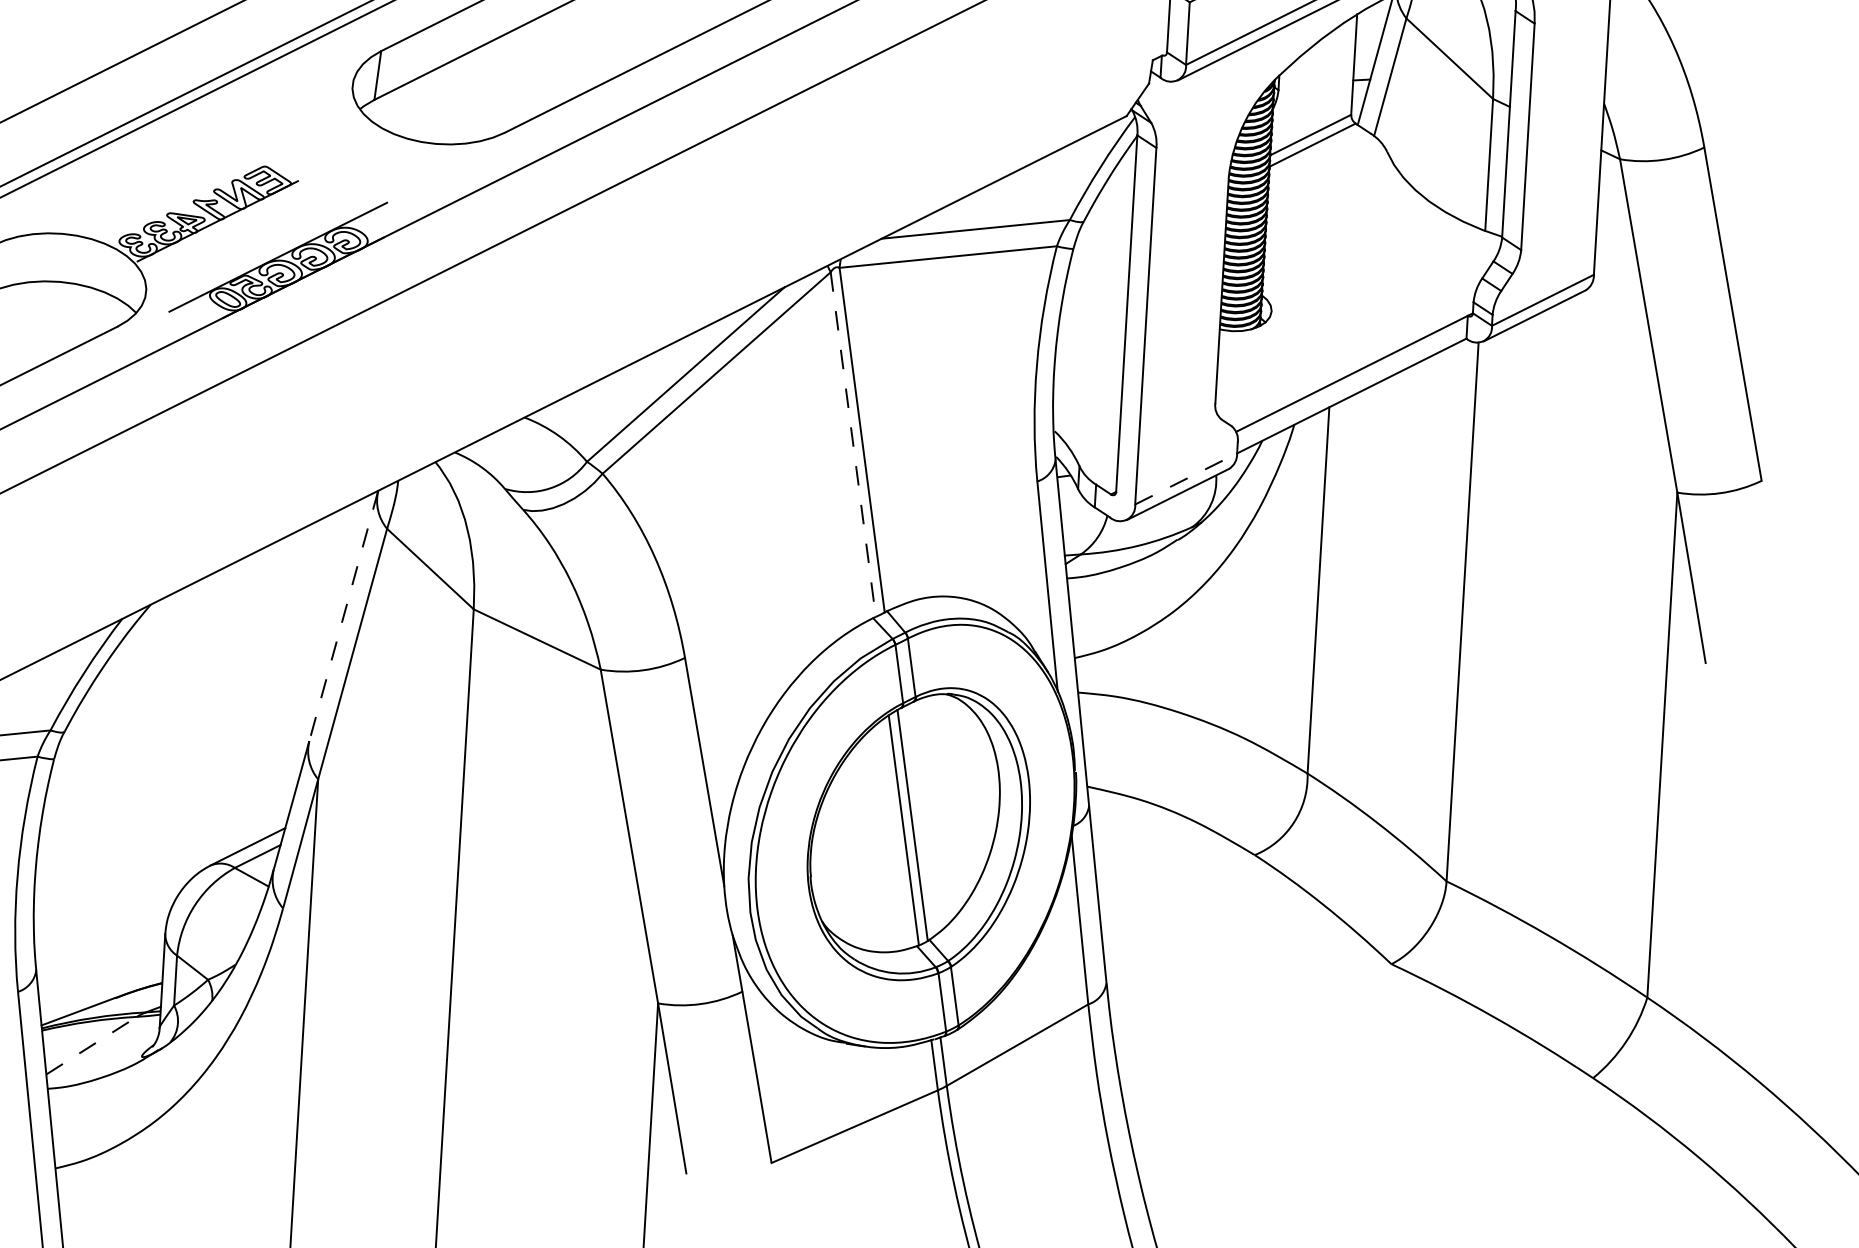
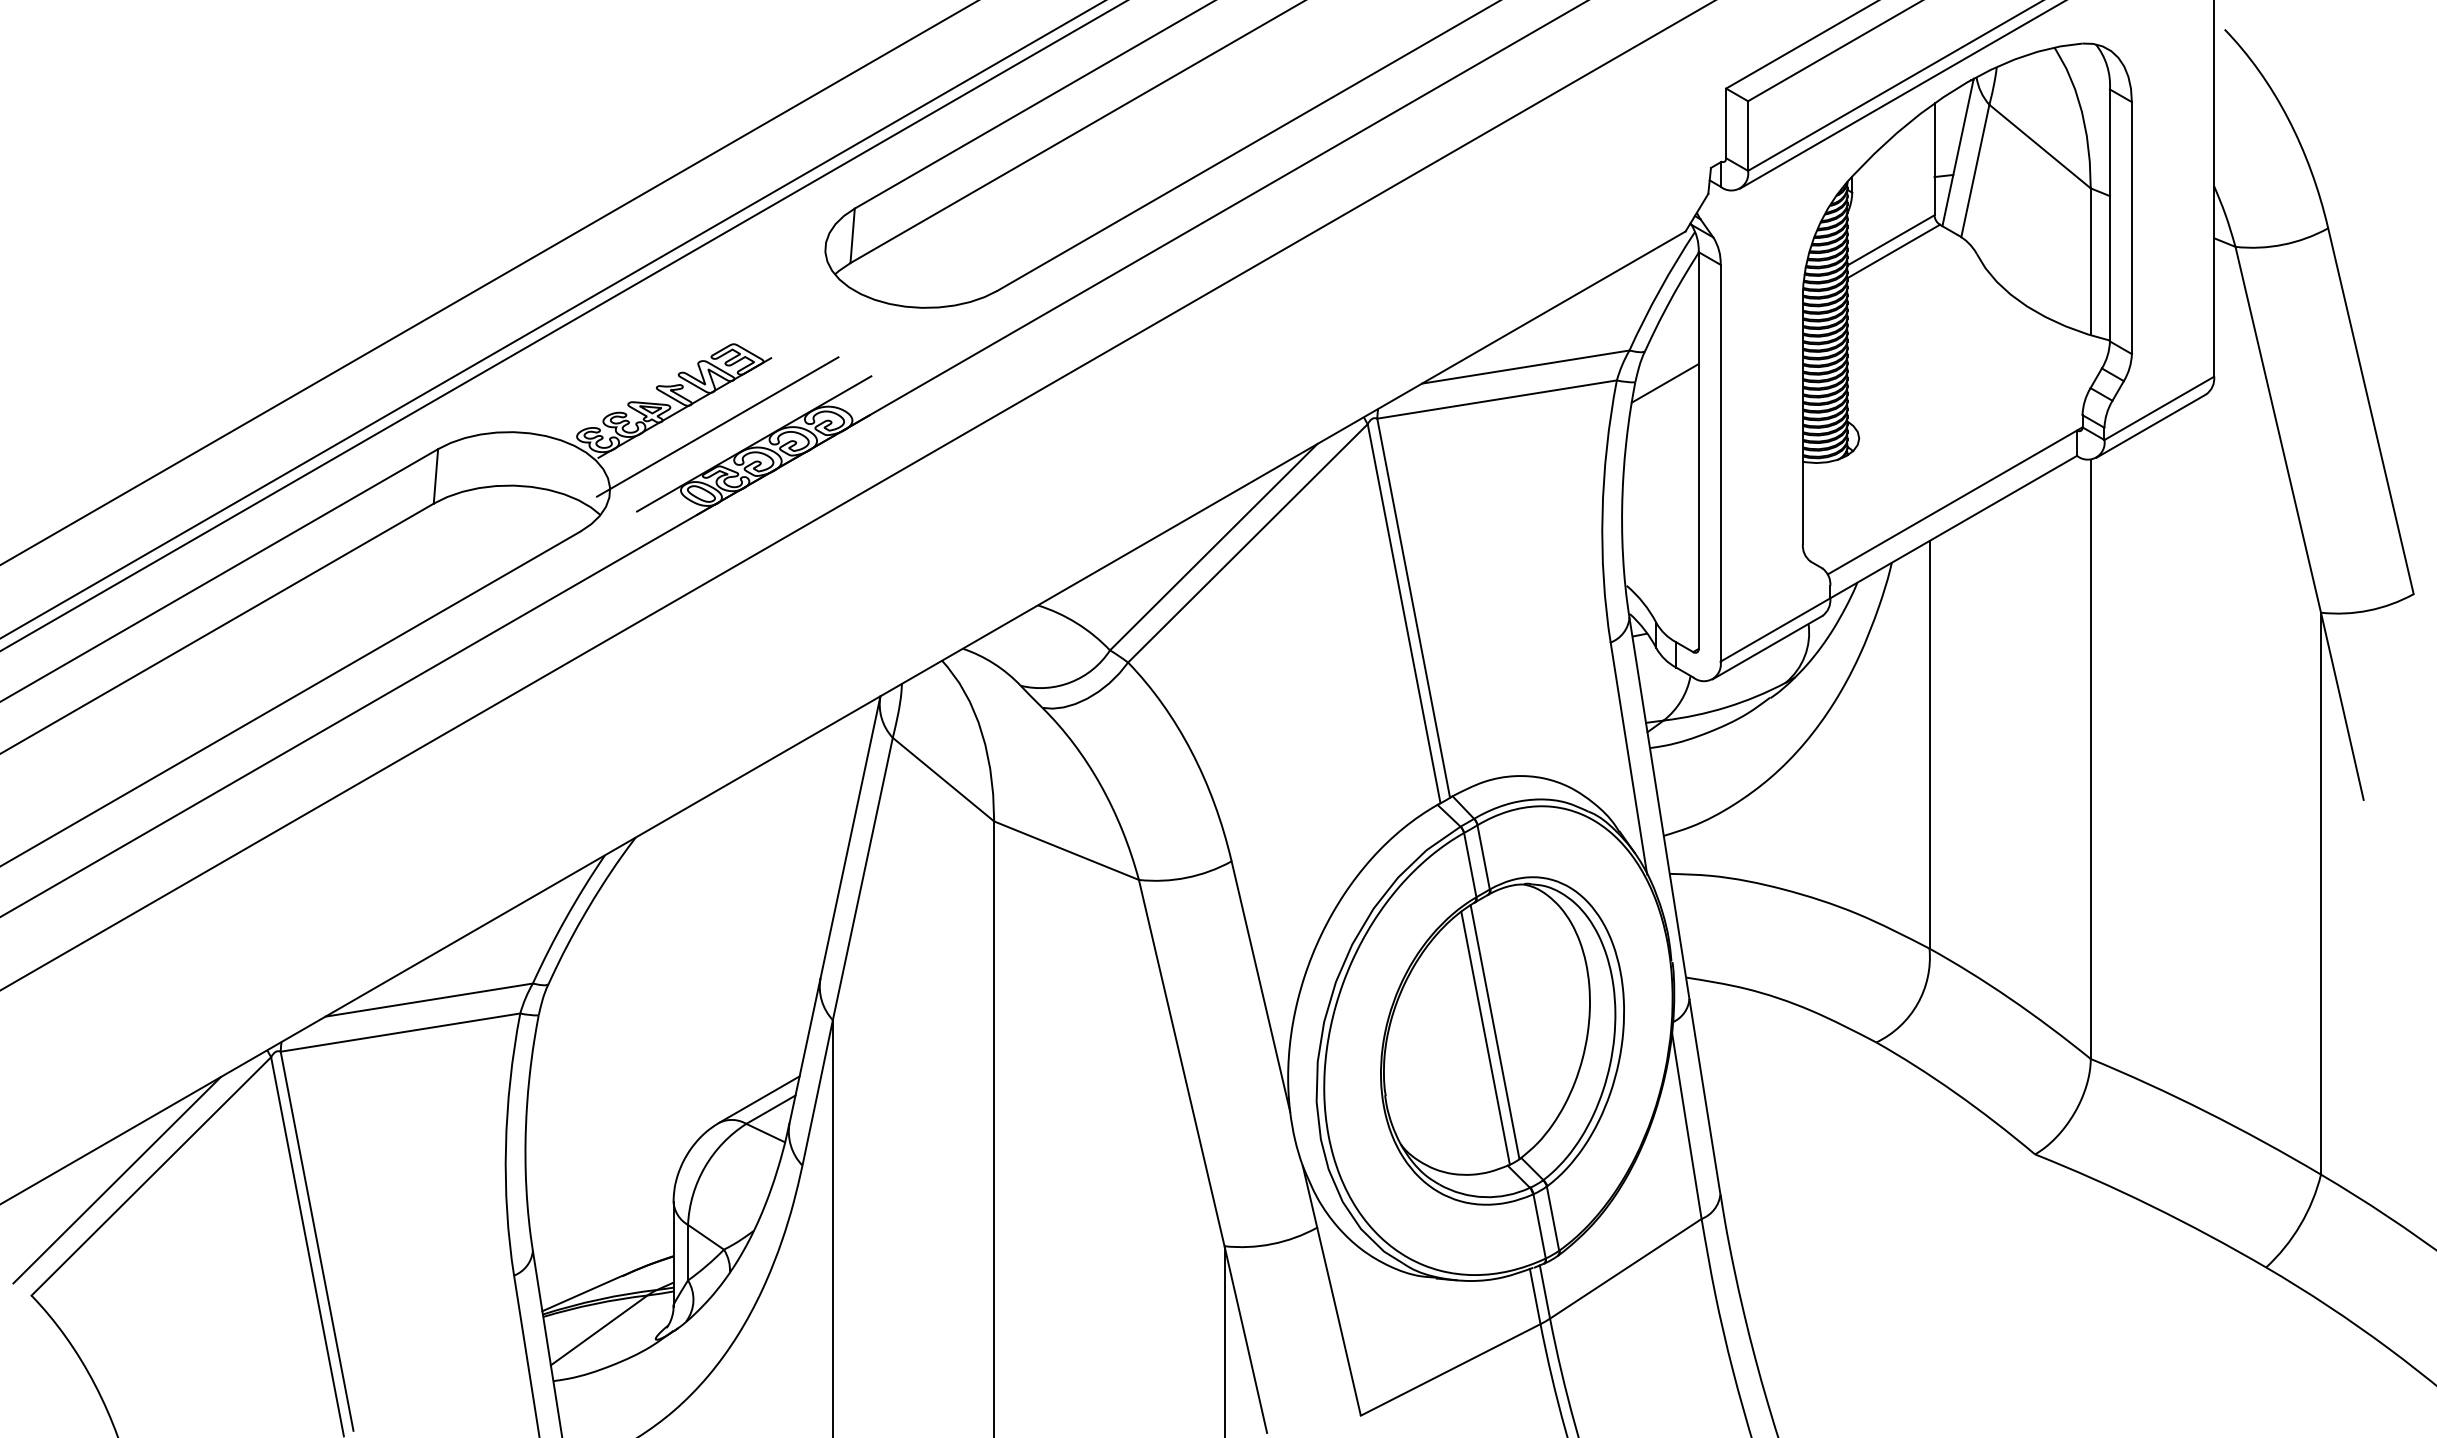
line: (246, 239) -> (717, 426), added
line: (1099, 251) -> (1664, 383), added
line: (853, 445) -> (1404, 614), dashed -> solid
line: (1186, 478) -> (1775, 629), dashed -> solid
line: (343, 616) -> (850, 837), dashed -> solid
line: (91, 1045) -> (599, 1330), dashed -> solid

